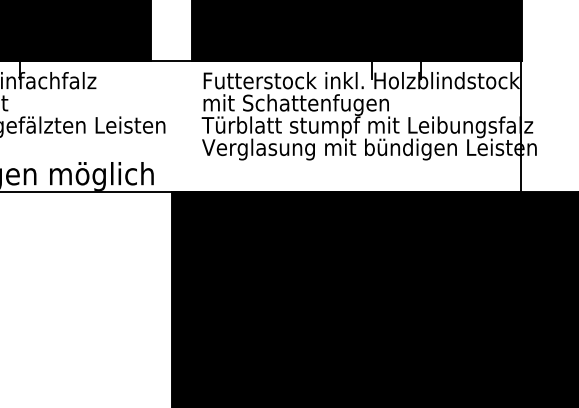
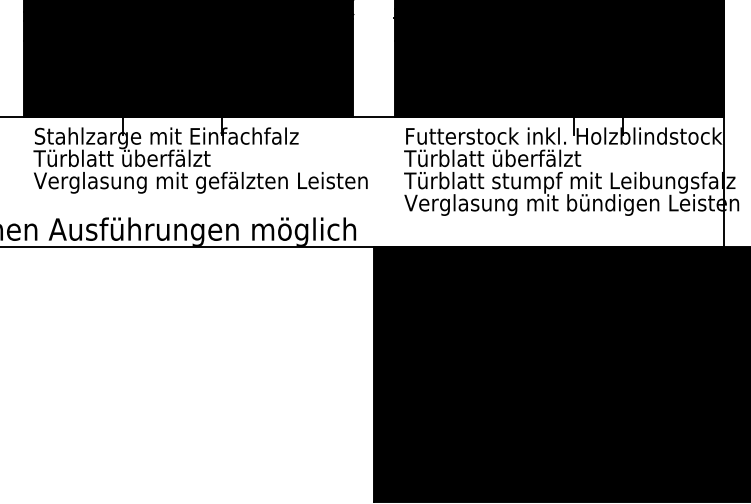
text: (295, 105) -> (497, 160), mit Schattenfugen -> Türblatt überfälzt

